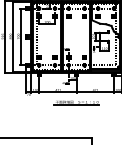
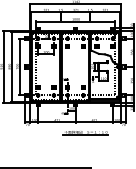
line: (76, 104) -> (85, 134), moved

